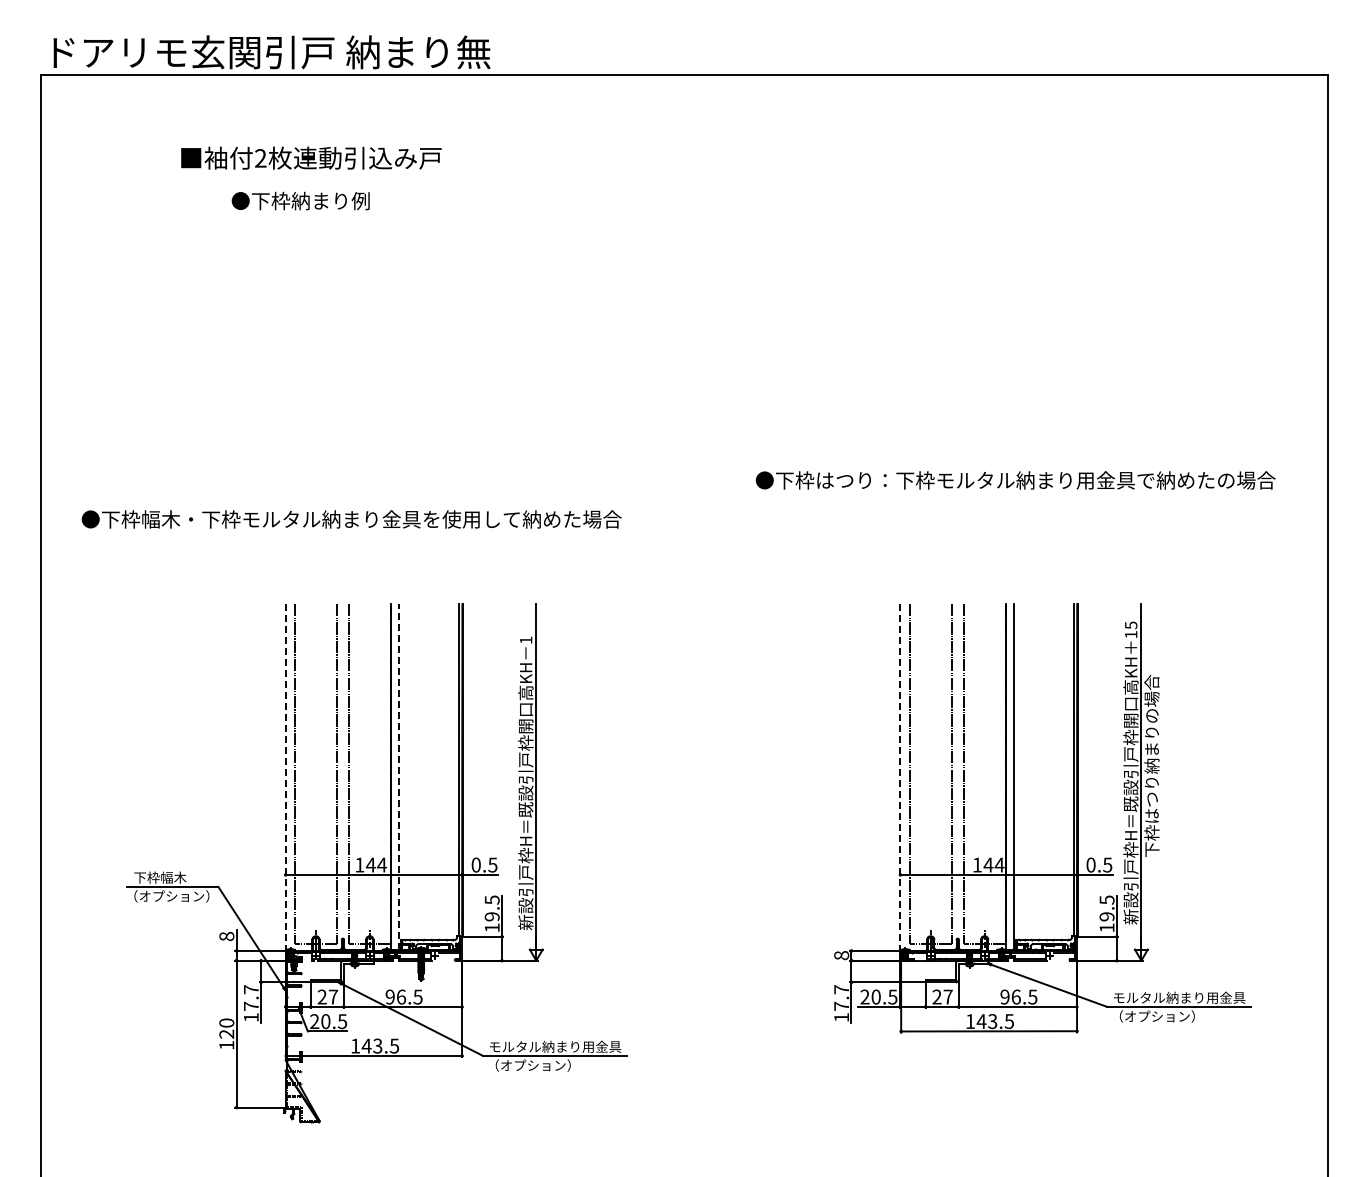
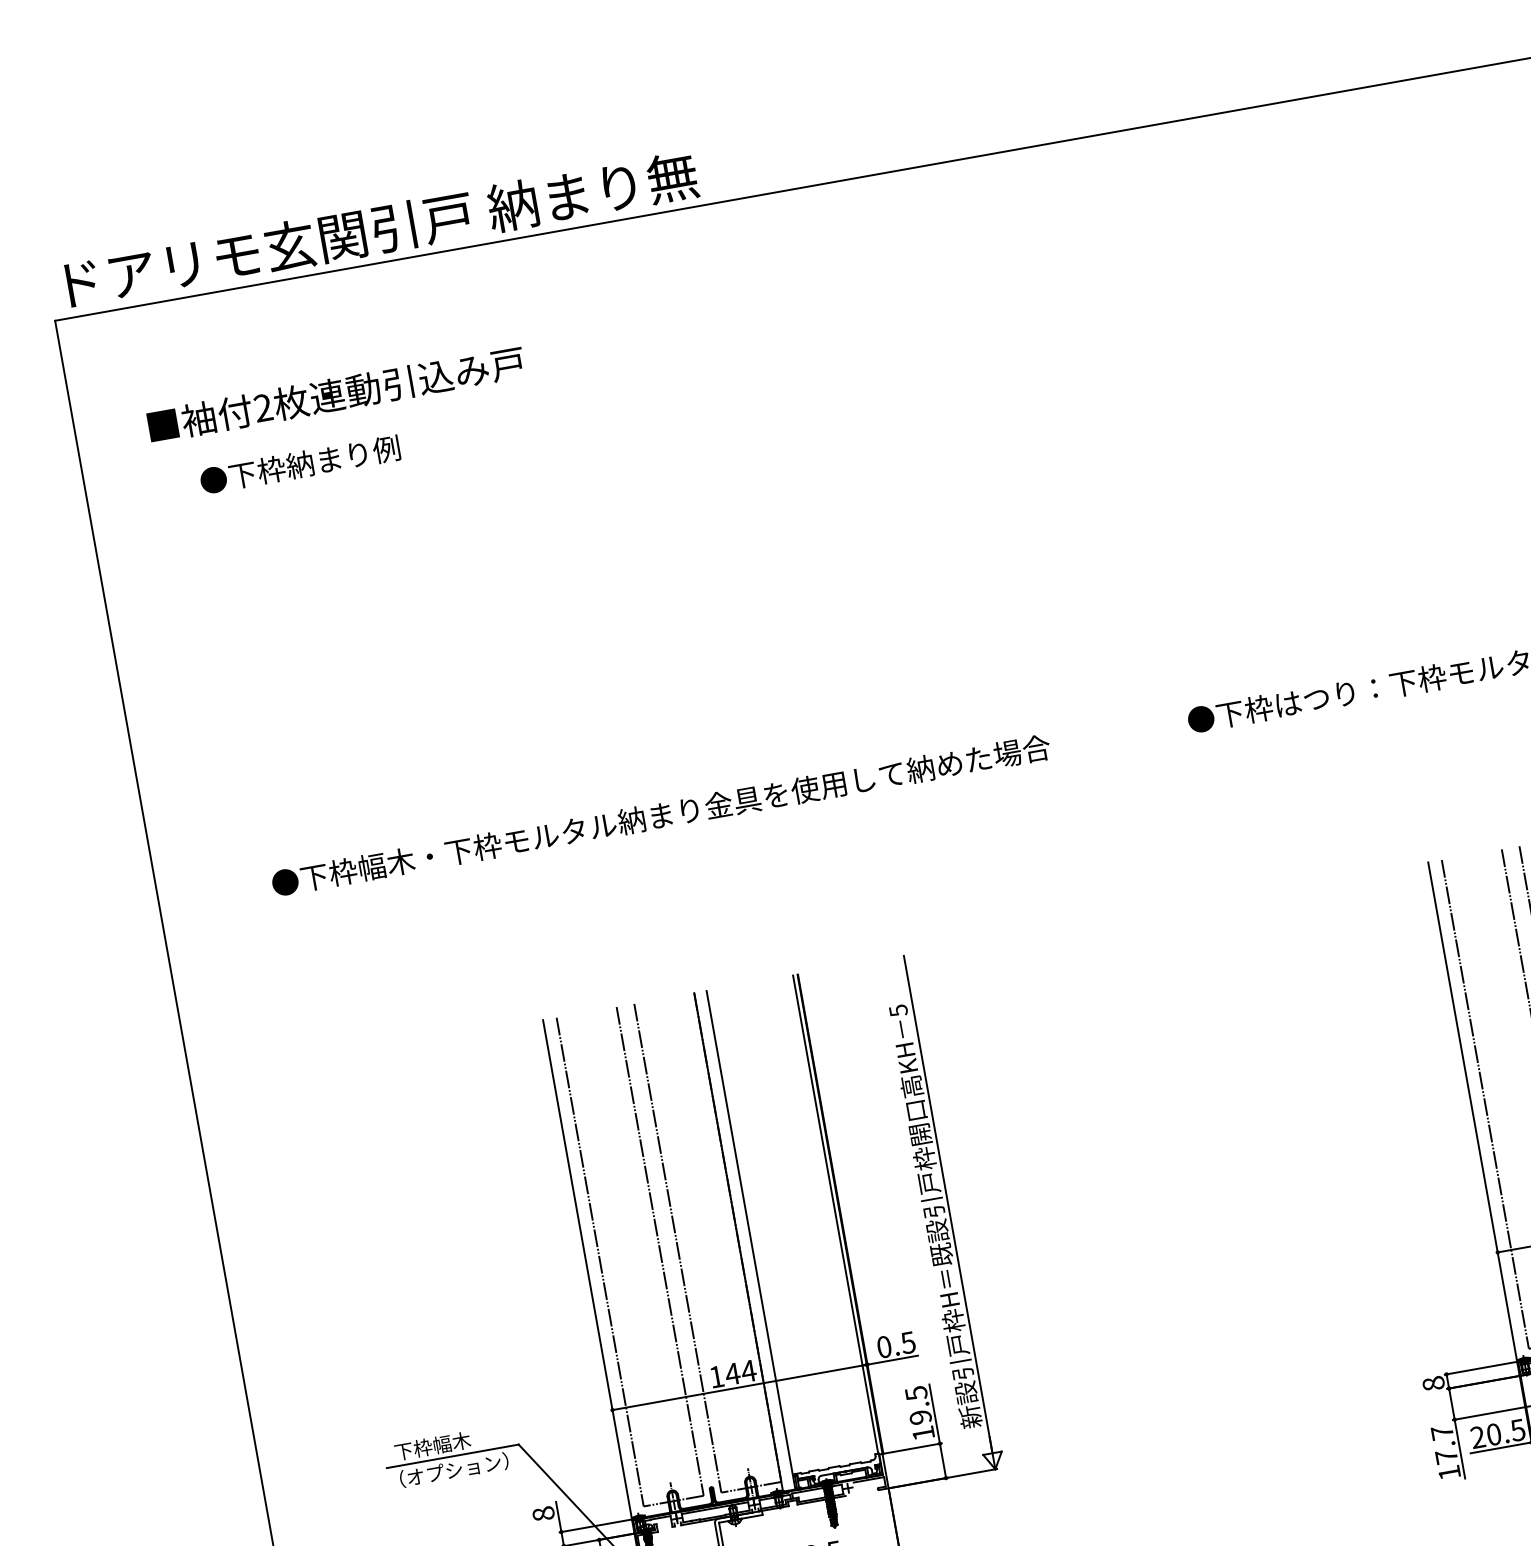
text: (311, 157) -> (336, 393), moved
text: (300, 200) -> (299, 464), moved
text: (351, 519) -> (660, 815), moved
text: (526, 640) -> (899, 1010), 1 -> 5
line: (399, 776) -> (751, 1239), dashed -> solid
line: (285, 777) -> (587, 1269), dashed -> solid
line: (900, 777) -> (1472, 1112), dashed -> solid

